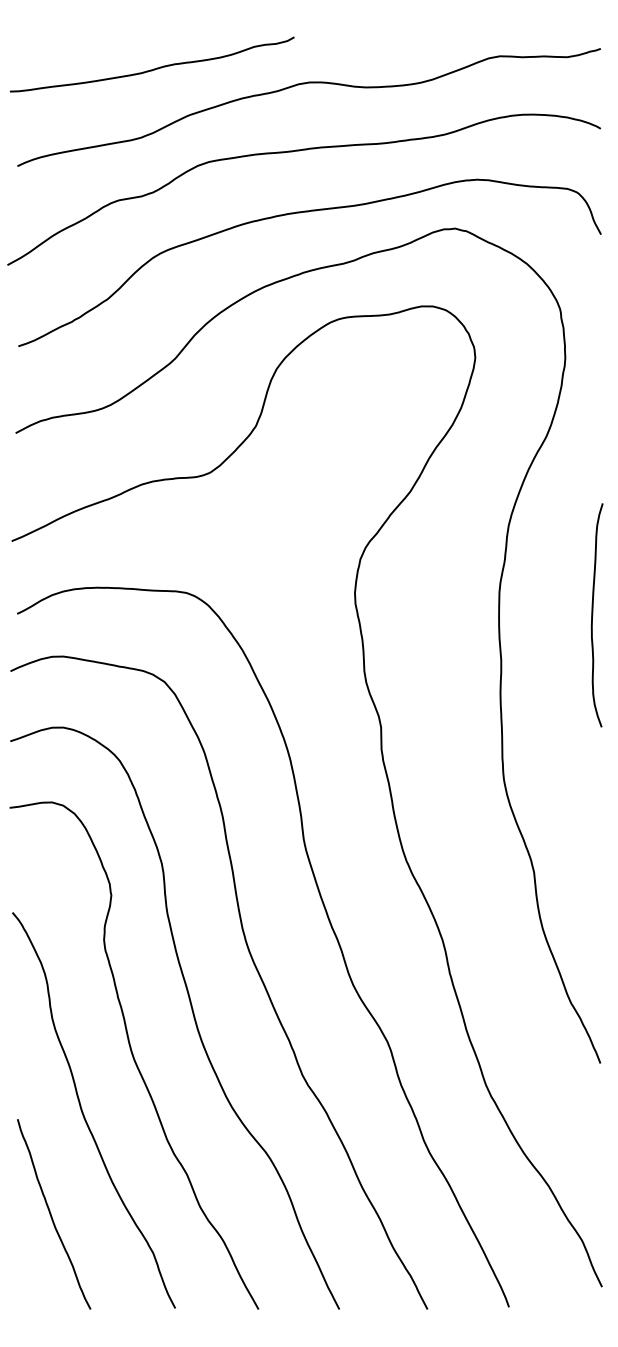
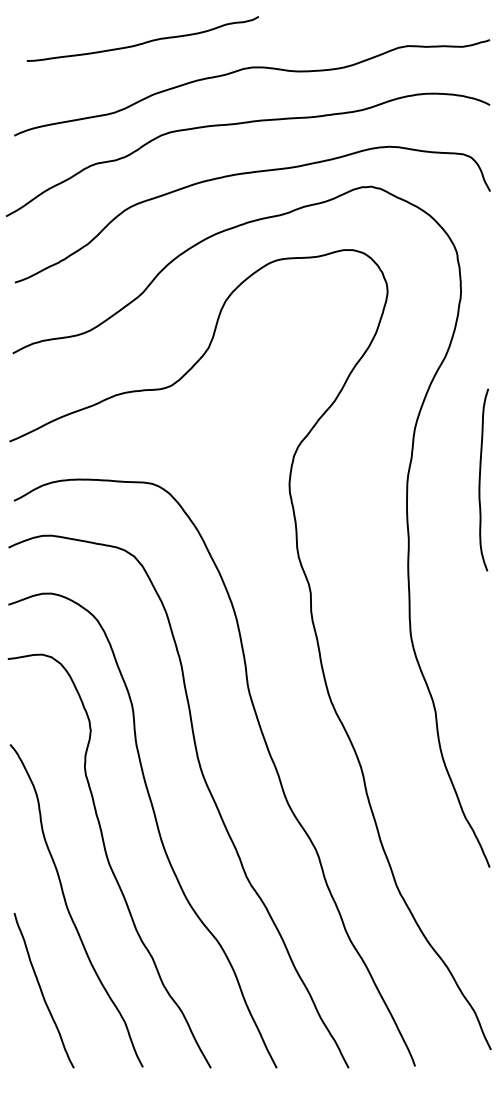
curve: (153, 68) -> (143, 42), moved
curve: (593, 615) -> (480, 480), moved

